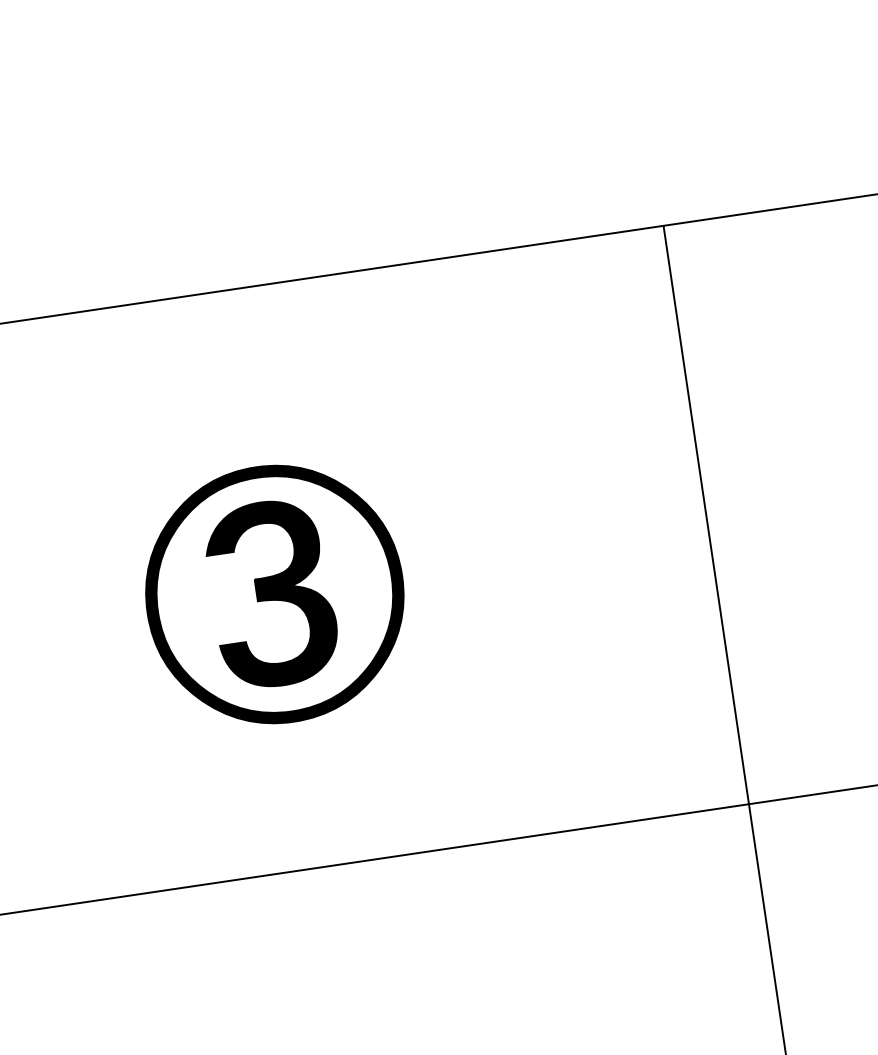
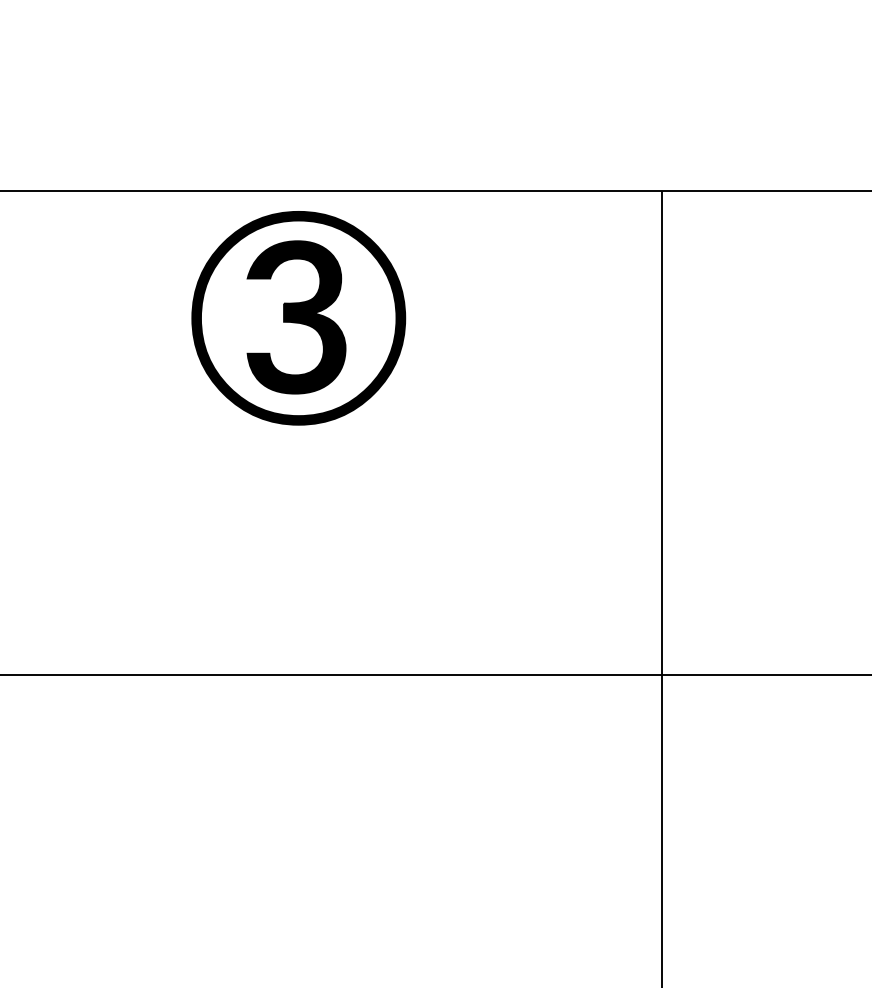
part: (274, 594) -> (298, 318), moved

